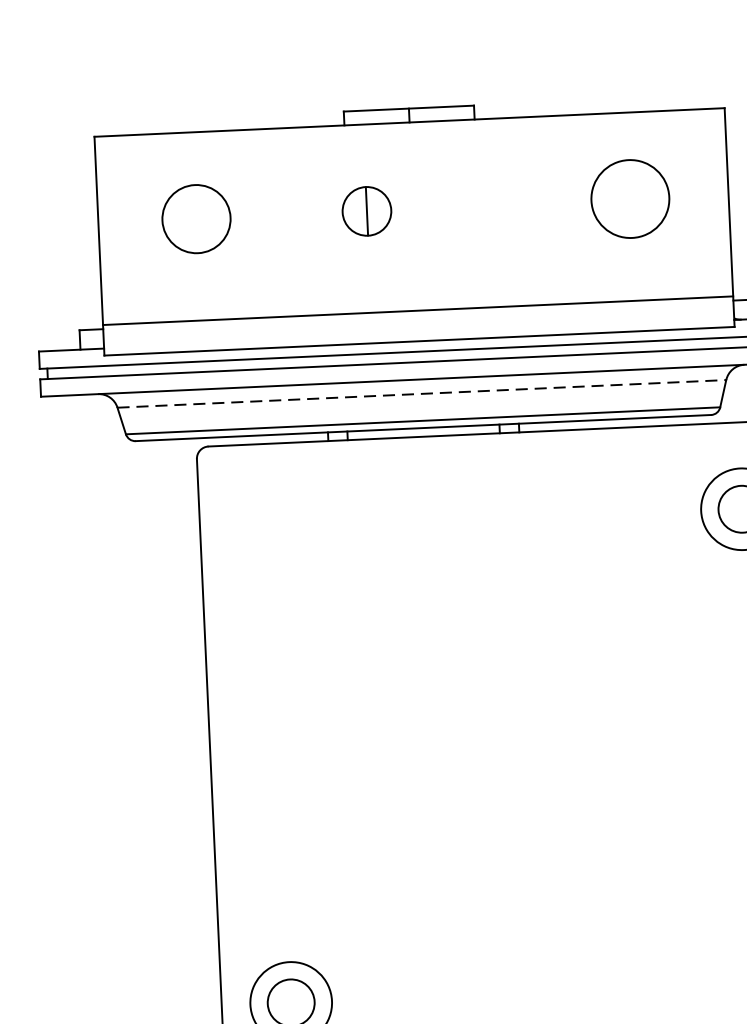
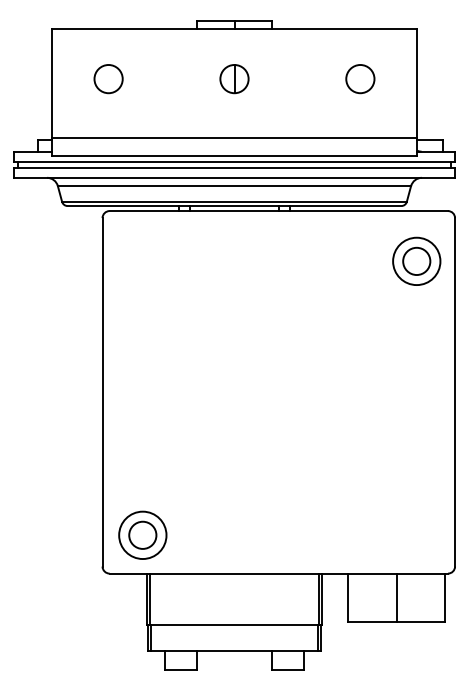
circle: (630, 200) -> (360, 79), size x0.62
part: (366, 212) -> (234, 79), moved
circle: (196, 219) -> (108, 79), size x0.71
line: (421, 394) -> (234, 186), dashed -> solid

